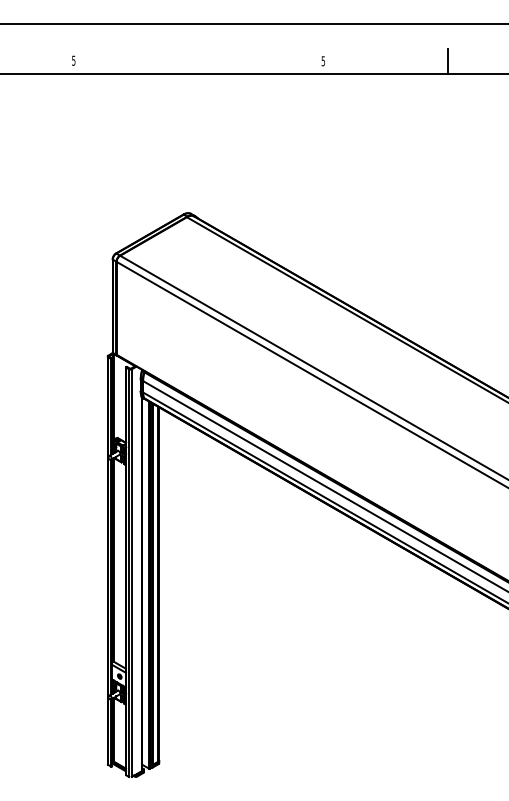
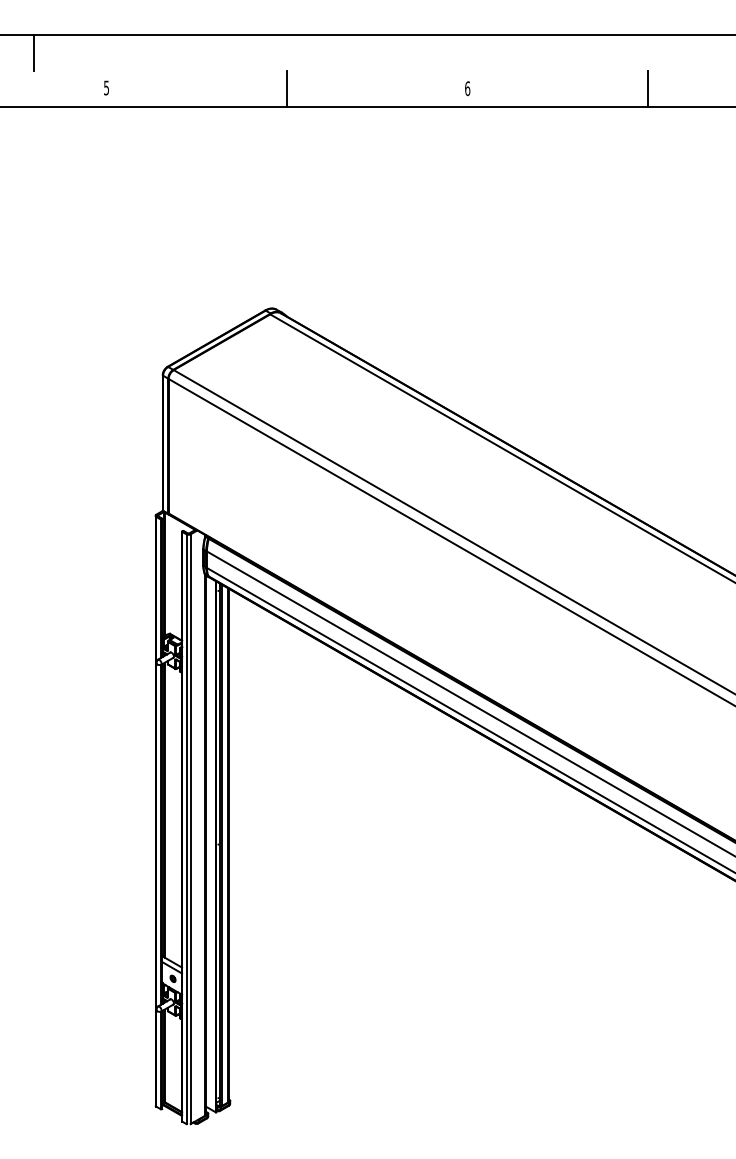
line: (23, 36) -> (33, 52), added
line: (198, 60) -> (286, 87), added
text: (323, 61) -> (467, 89), 5 -> 6

